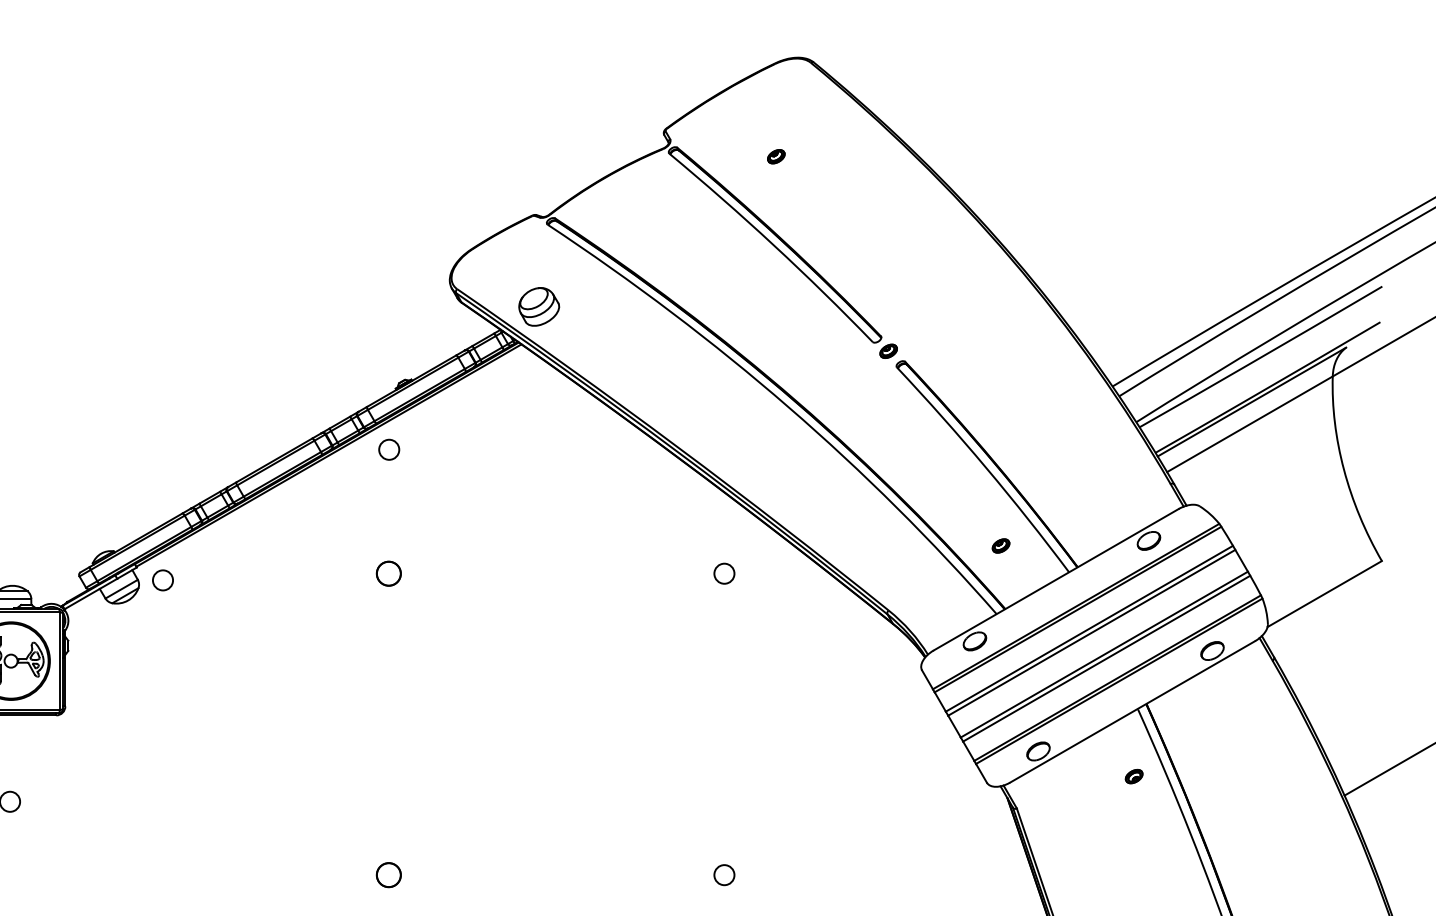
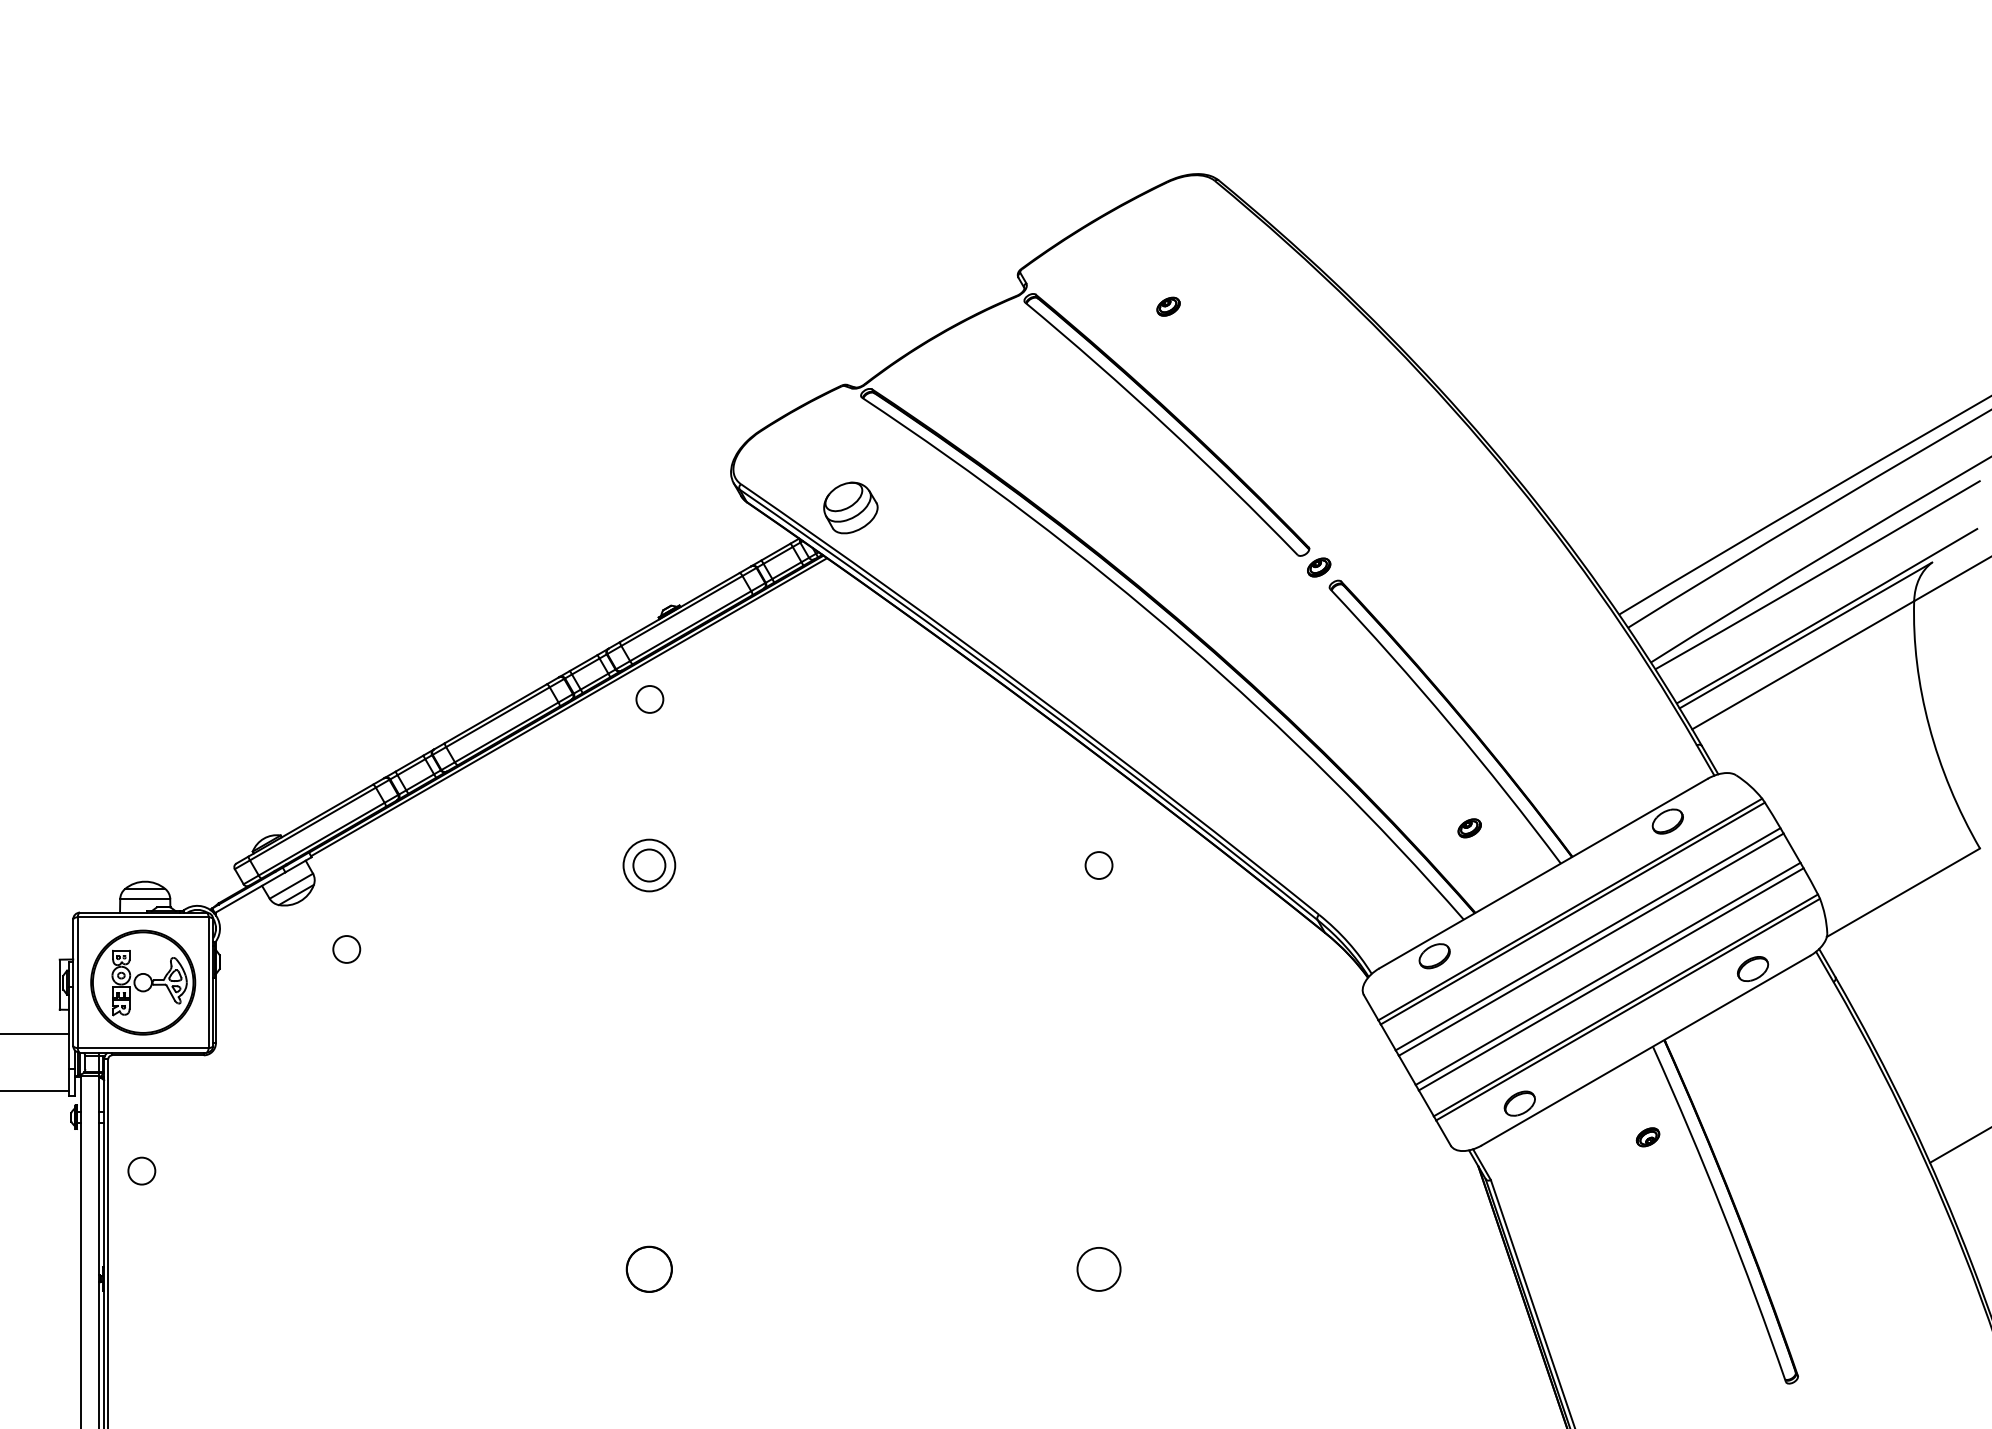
circle: (388, 573) -> (649, 865), size x1.6
circle: (162, 580) -> (346, 949), moved
circle: (724, 874) -> (1098, 1268), size x1.6
circle: (388, 875) -> (649, 1269), size x1.4

